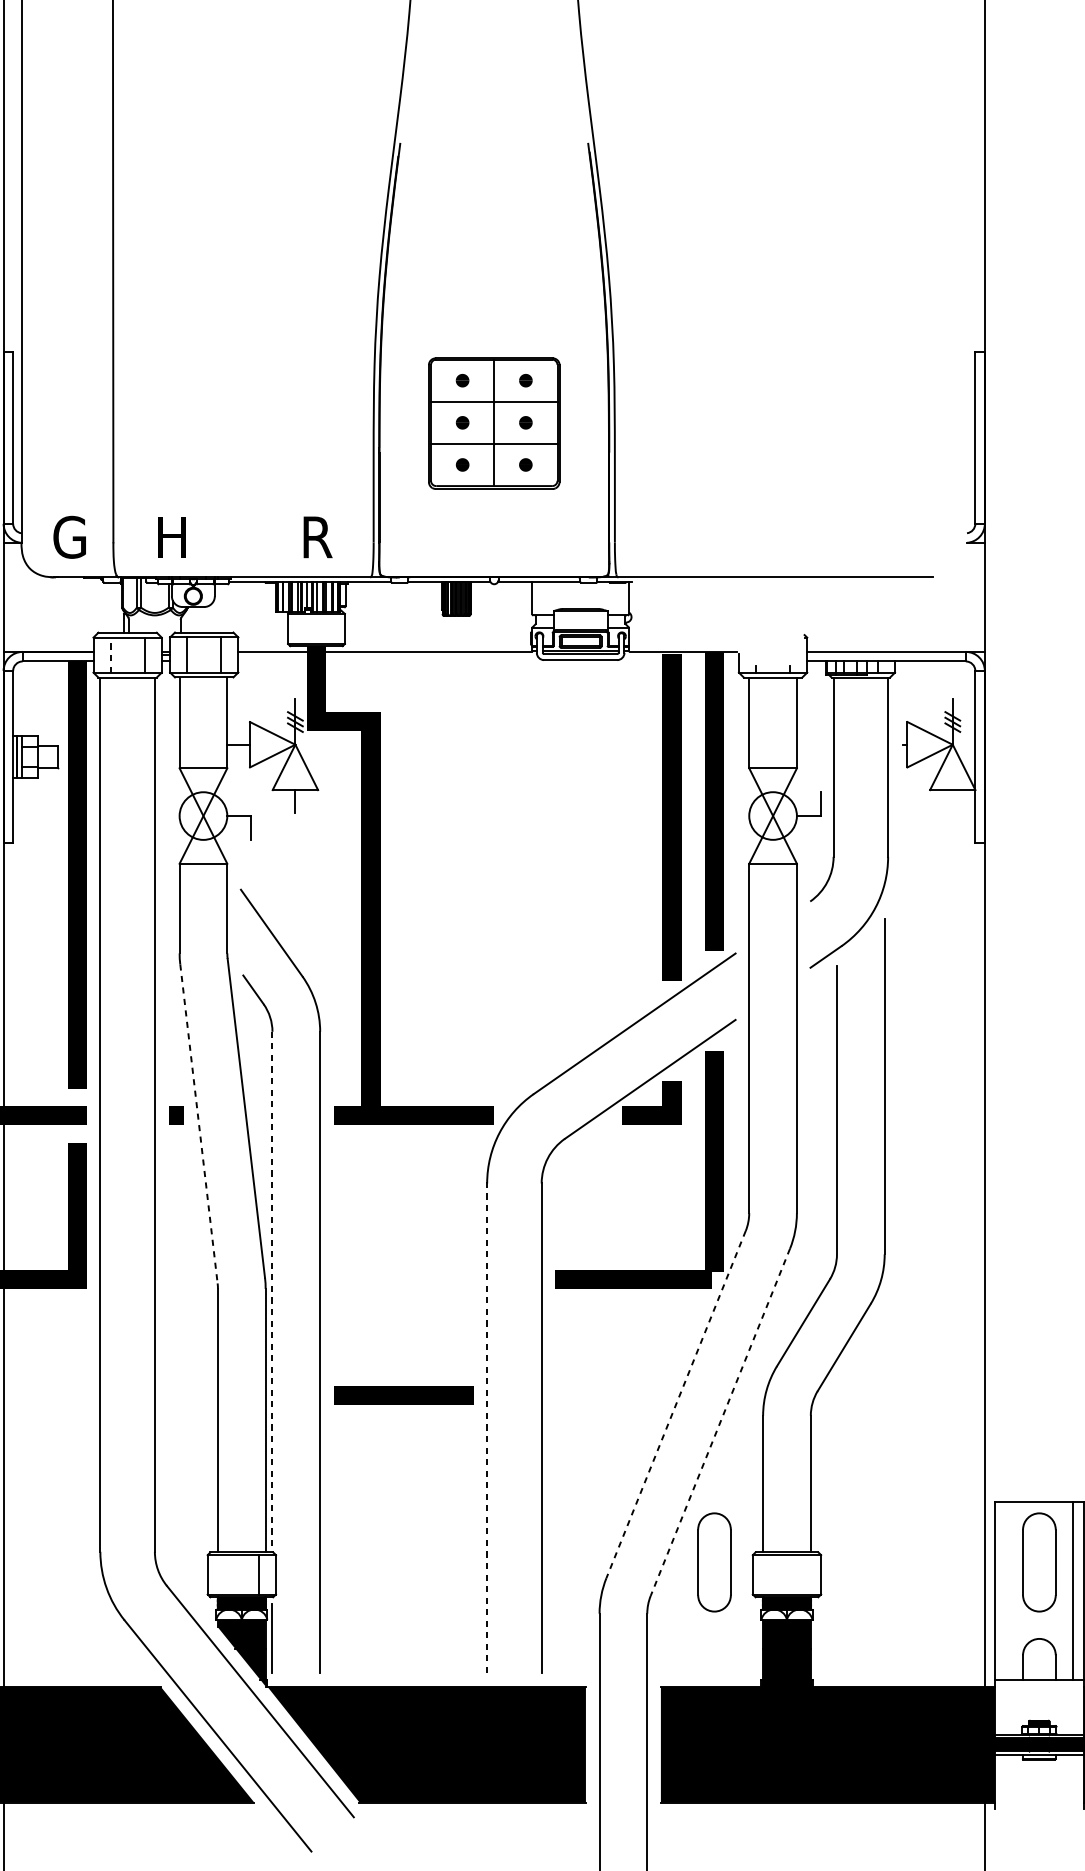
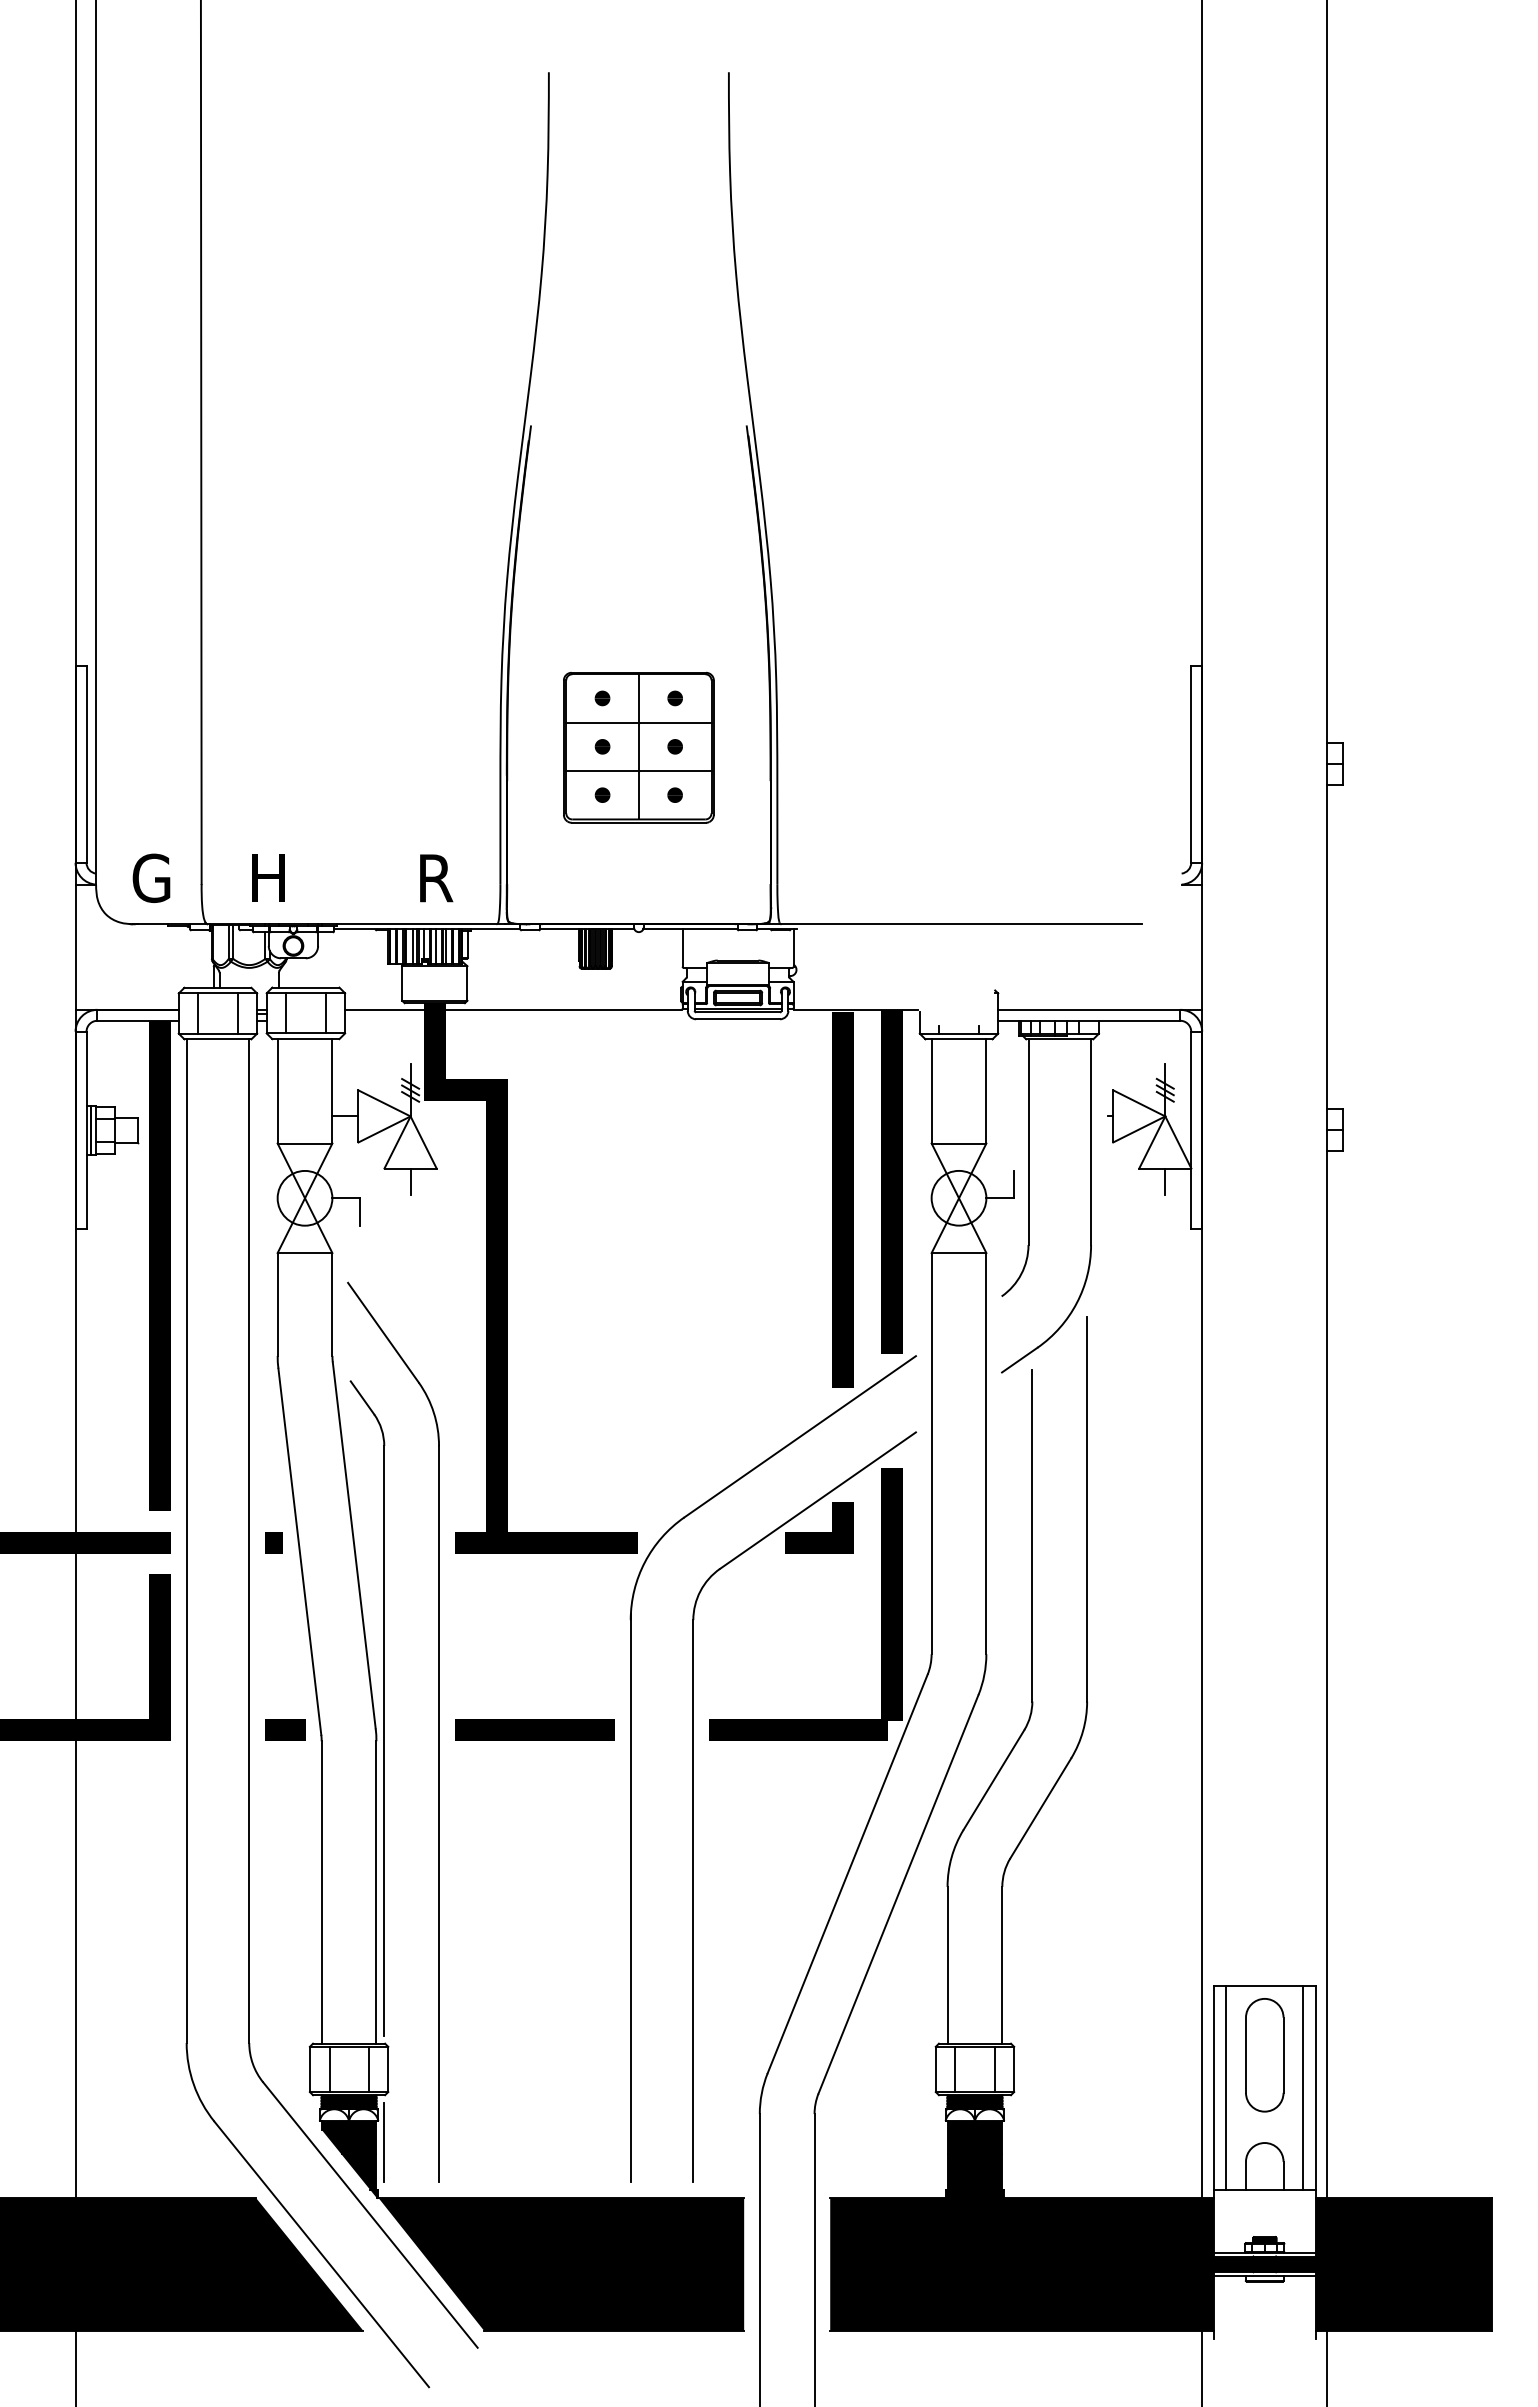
line: (110, 655) -> (198, 1013), dashed -> solid
line: (952, 801) -> (1165, 1181), added
line: (198, 1124) -> (299, 1552), dashed -> solid
line: (186, 1278) -> (285, 1729), added
line: (272, 1288) -> (384, 1740), dashed -> solid
line: (403, 1394) -> (534, 1729), moved
line: (675, 1404) -> (847, 1873), dashed -> solid
line: (720, 1422) -> (898, 1894), dashed -> solid
line: (486, 1425) -> (630, 1898), dashed -> solid
part: (714, 1562) -> (891, 2055), removed
line: (224, 1574) -> (329, 2069), added
line: (770, 1574) -> (955, 2069), added
line: (804, 1574) -> (994, 2069), added
line: (1006, 1591) -> (1226, 2088), added

